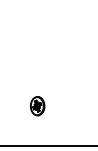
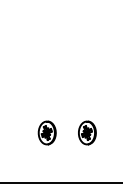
part: (69, 106) -> (87, 133), added

